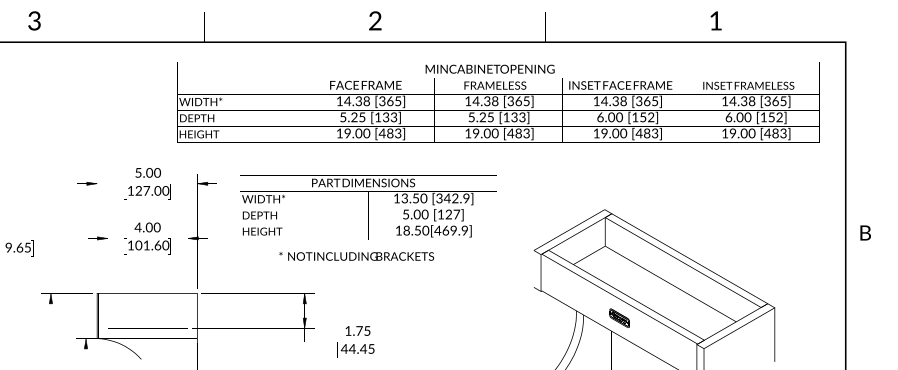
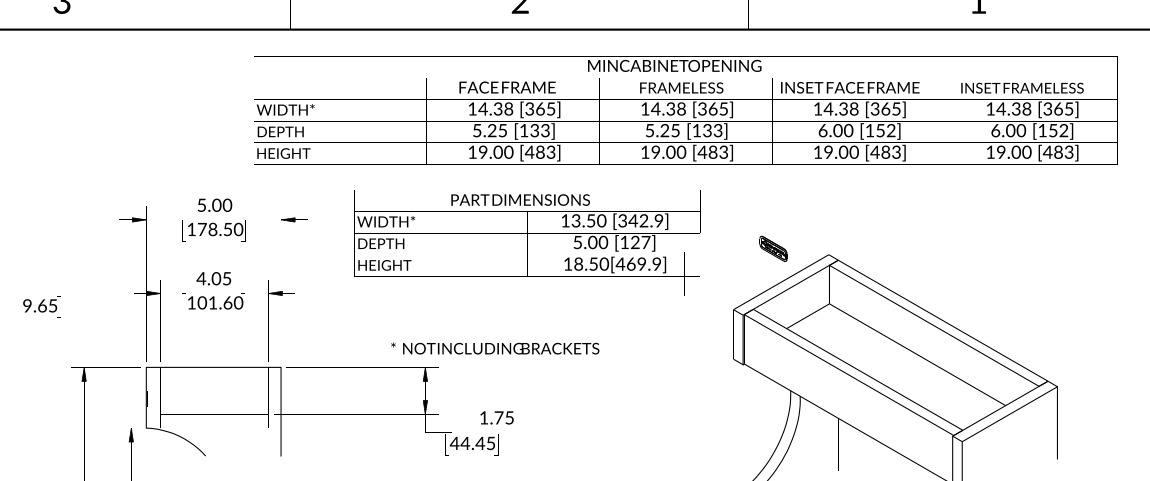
text: (148, 190) -> (215, 228), 127.00 -> 178.50
text: (368, 207) -> (527, 233), moved
text: (156, 227) -> (226, 278), 4.00 -> 4.05
text: (356, 256) -> (494, 348), moved
part: (619, 317) -> (773, 247), moved
text: (355, 349) -> (469, 444), moved

